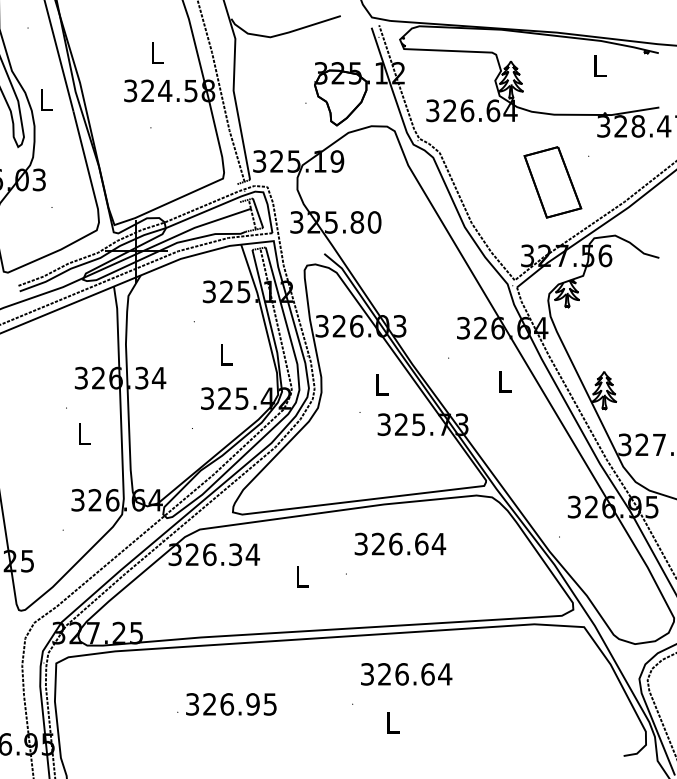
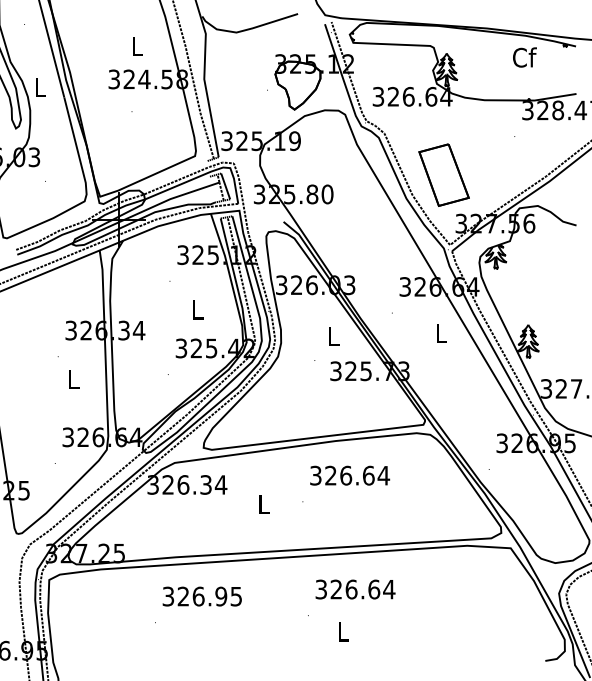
text: (600, 65) -> (525, 57), L -> Cf
part: (552, 182) -> (443, 175), moved
text: (231, 704) -> (202, 596), moved

